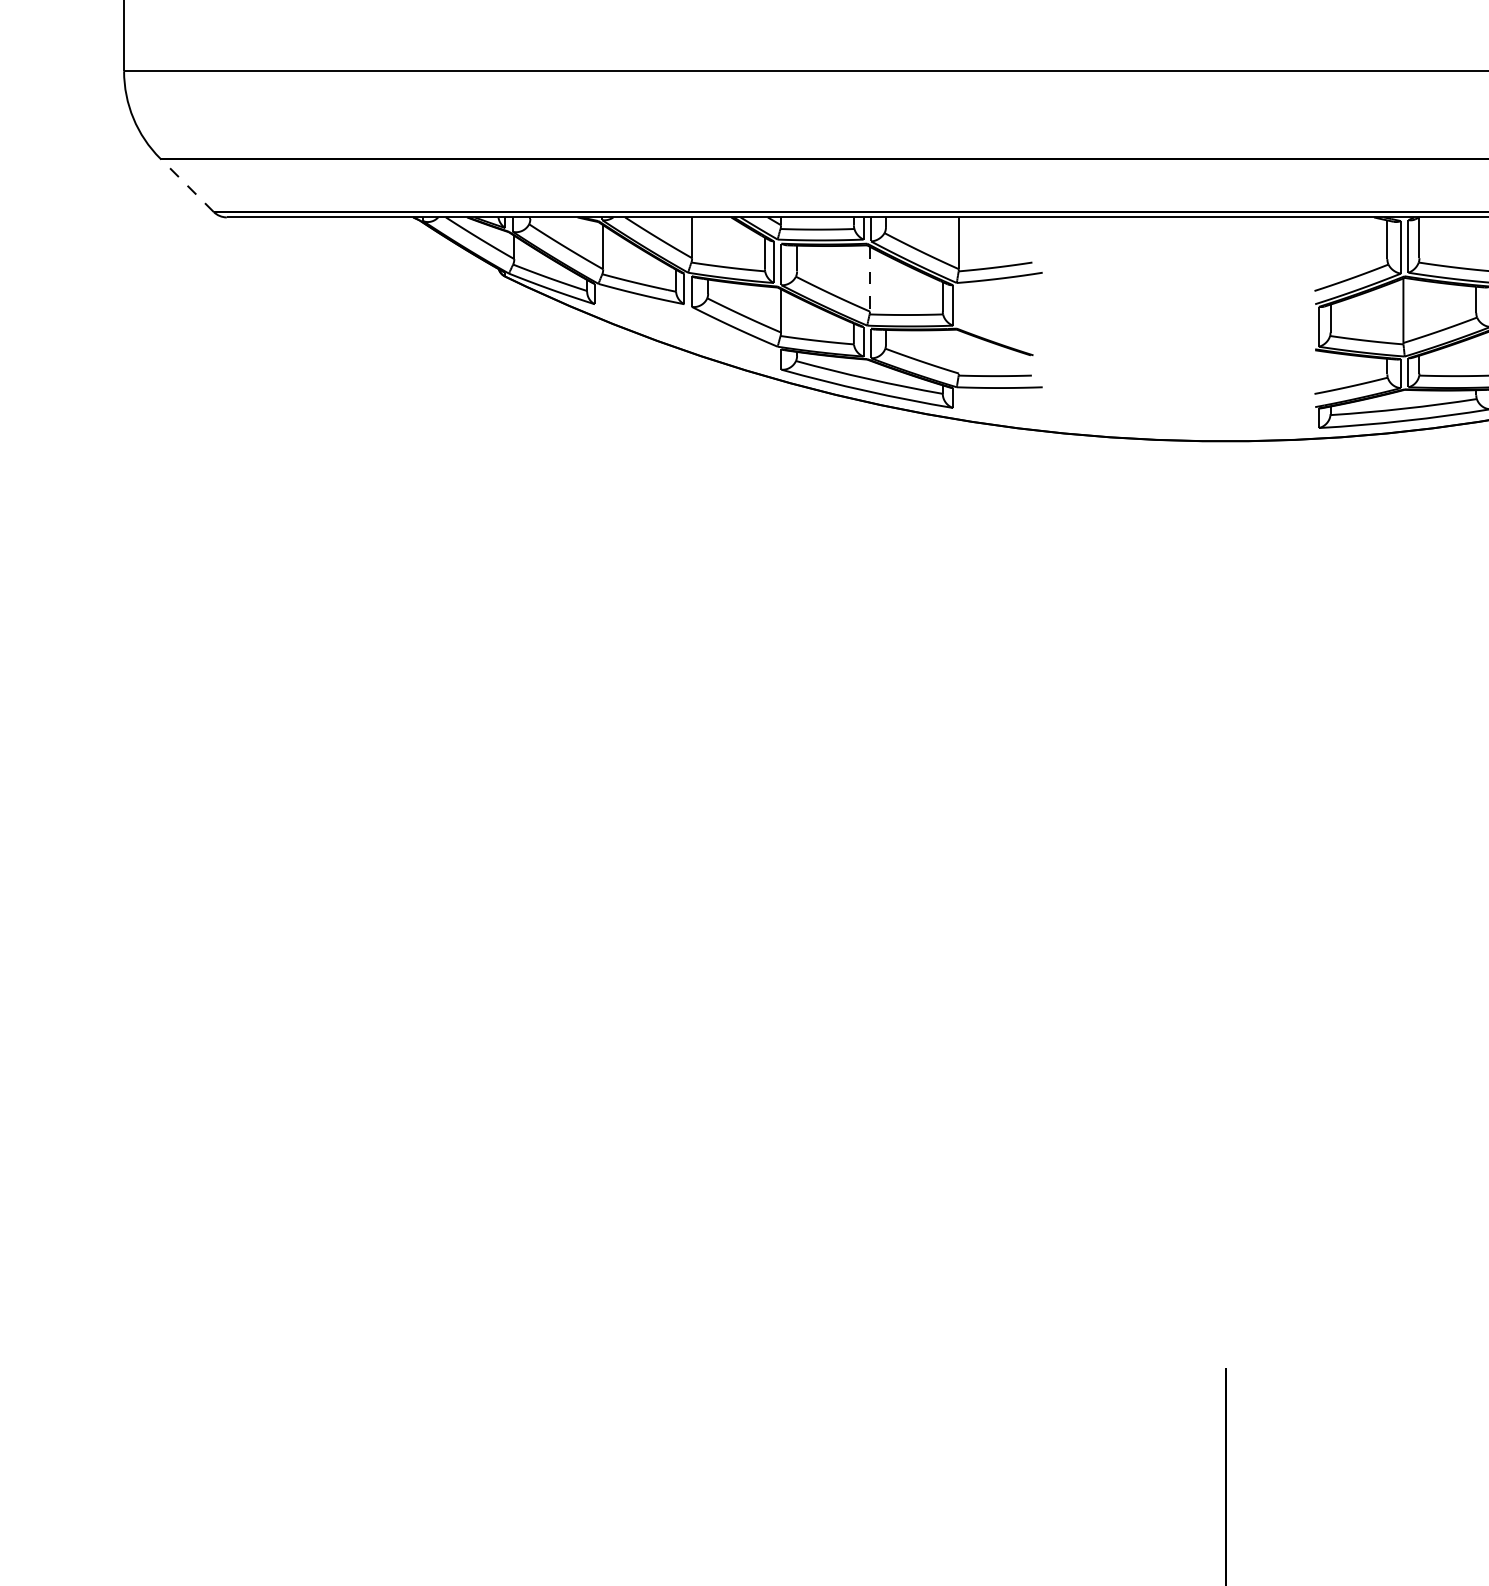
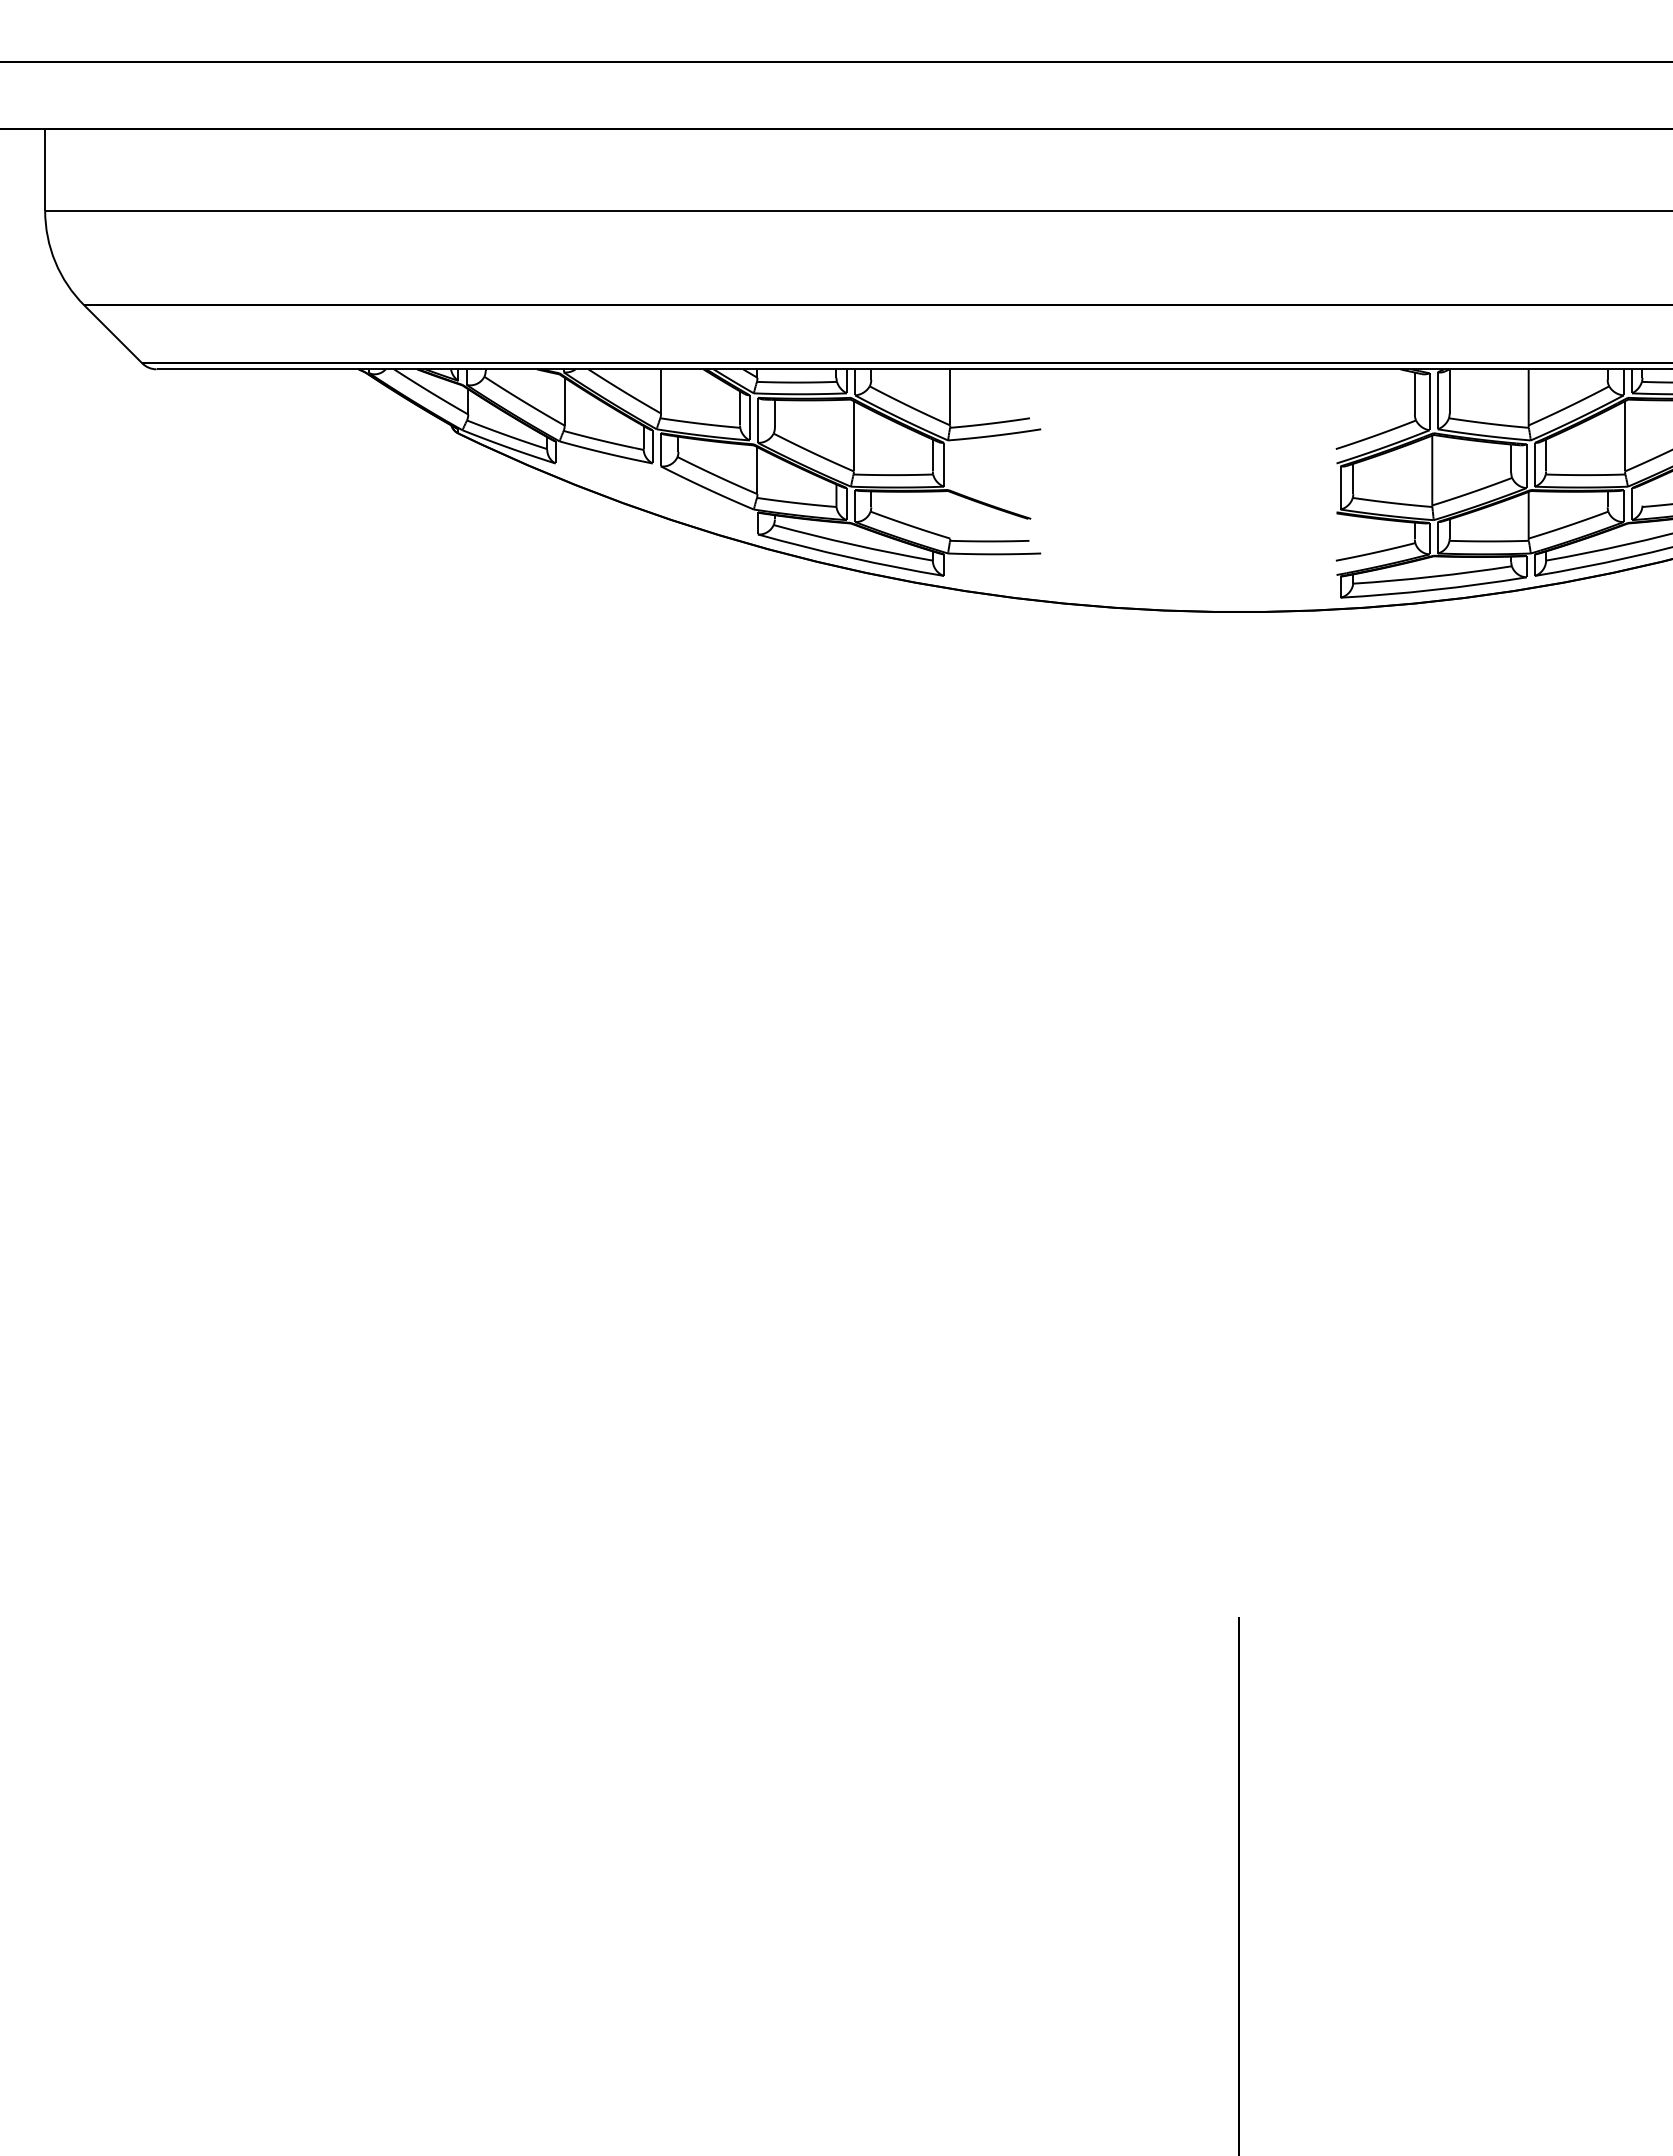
line: (187, 185) -> (113, 334), dashed -> solid
line: (869, 279) -> (853, 436), dashed -> solid

